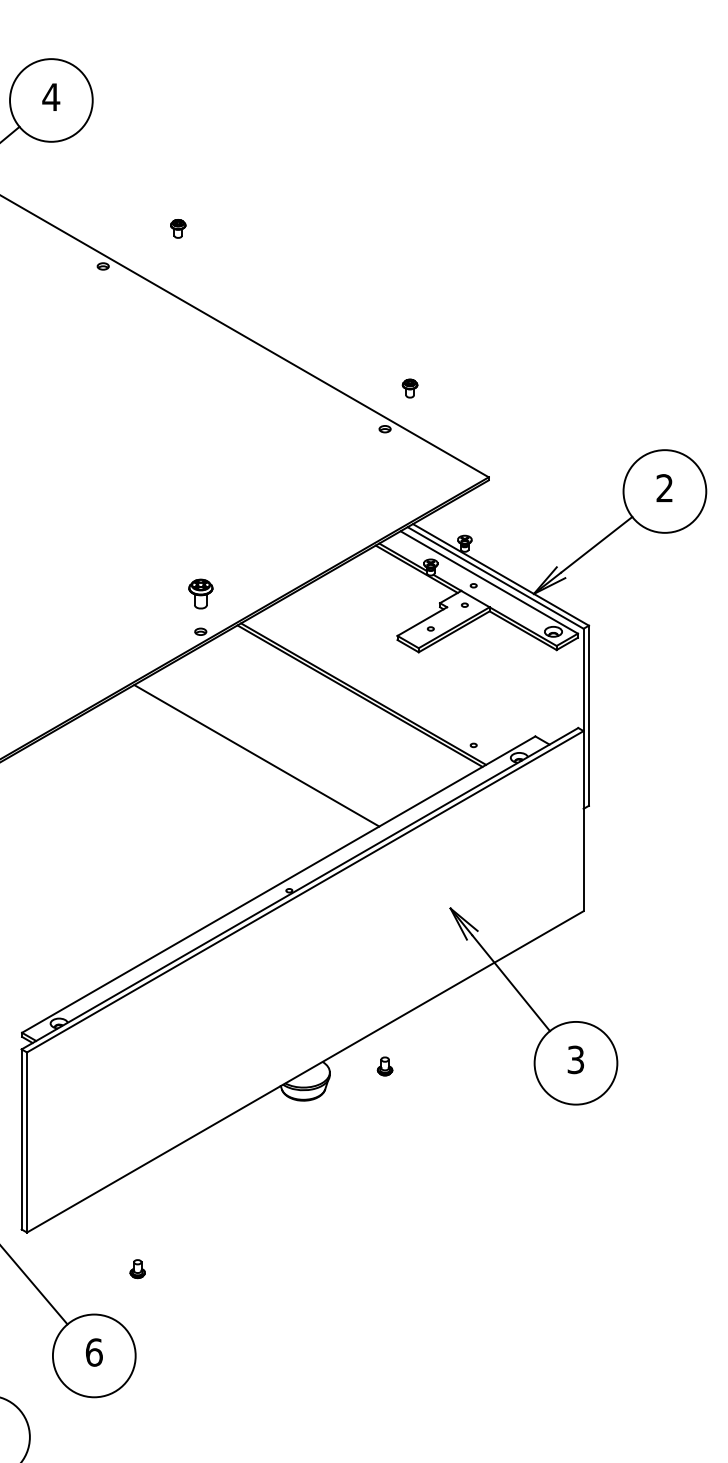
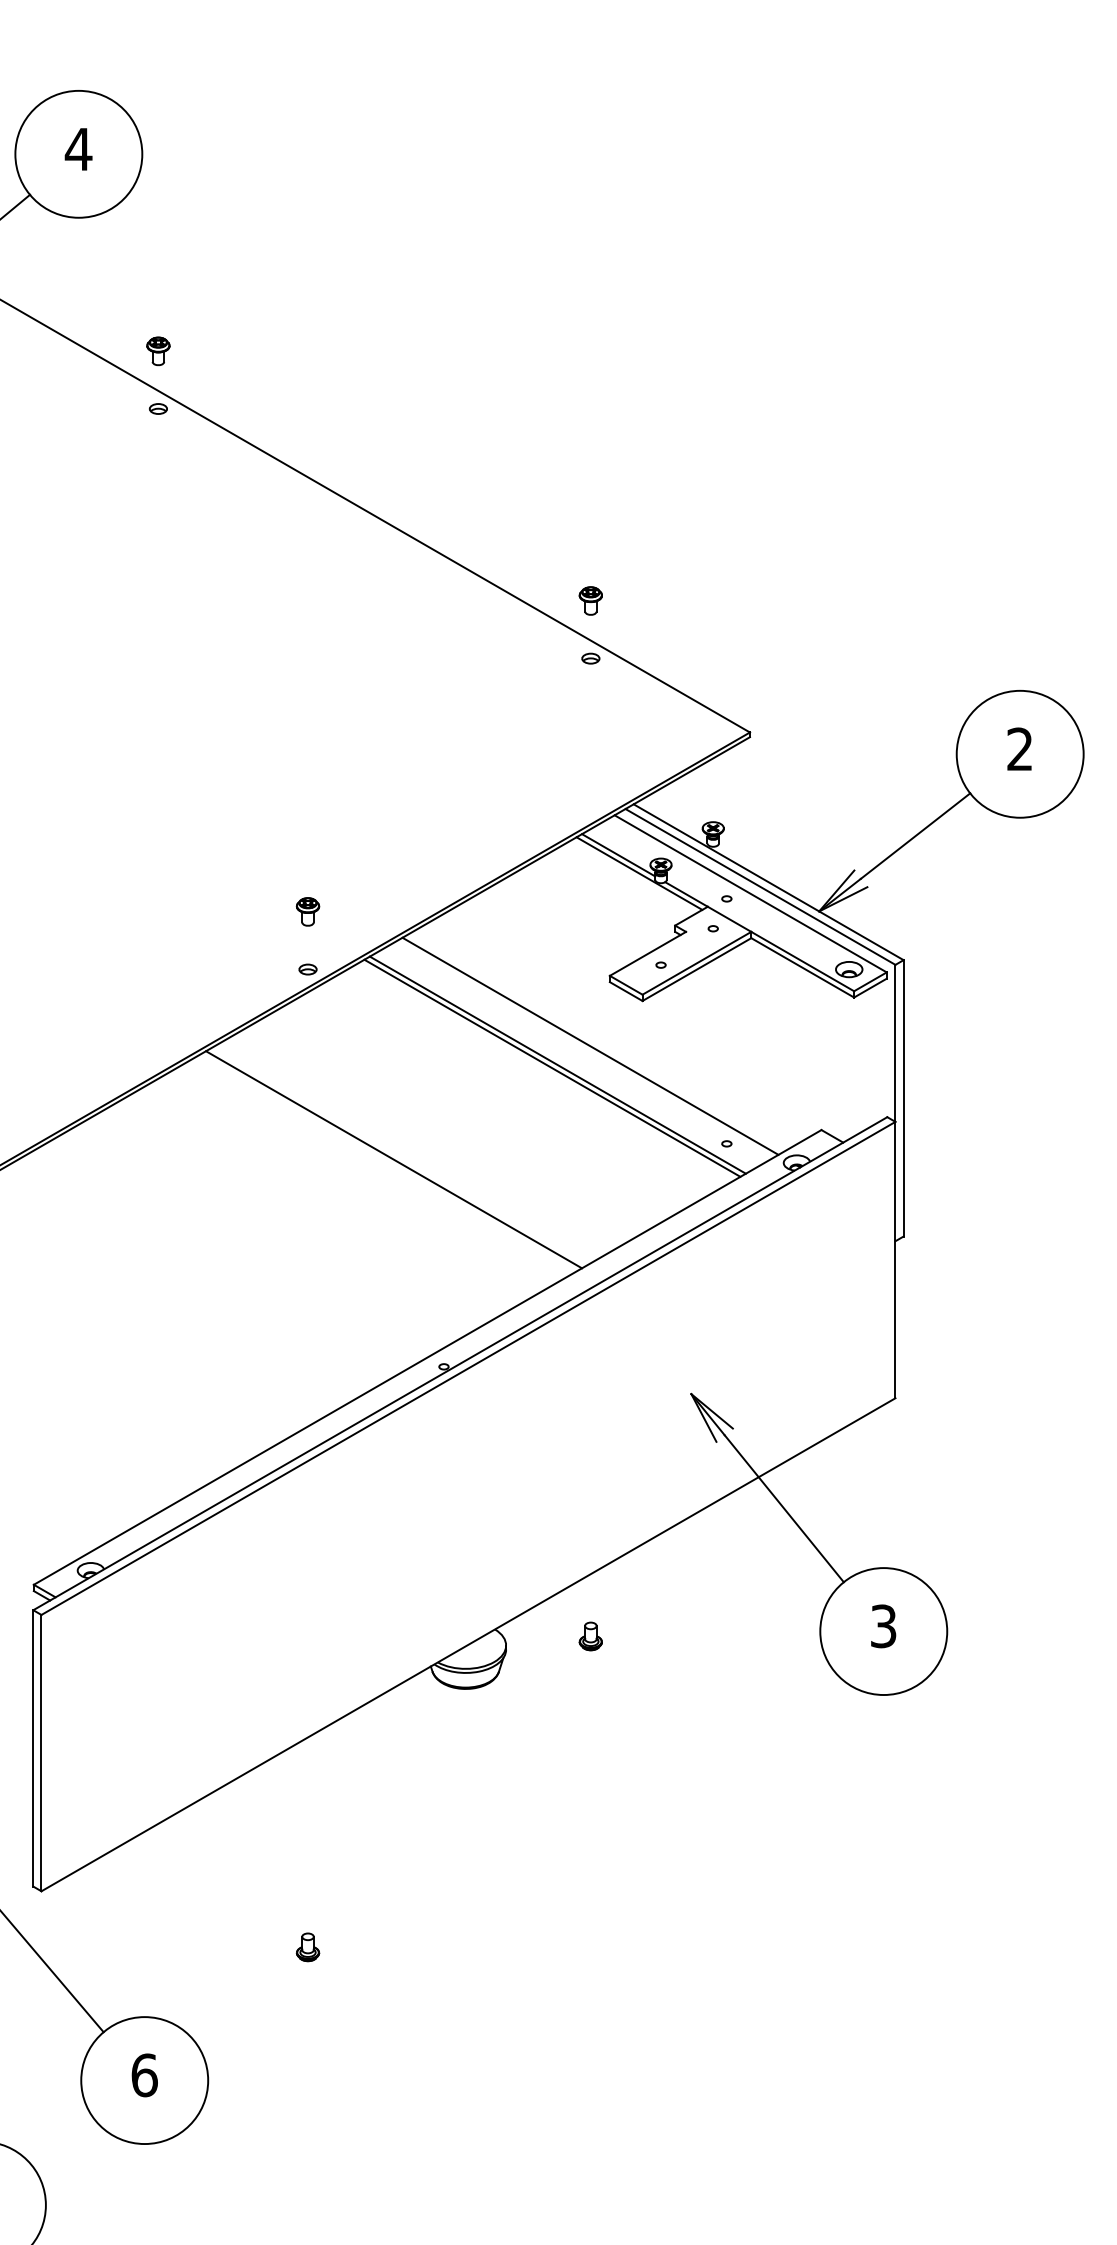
part: (178, 228) -> (158, 350), moved
part: (409, 388) -> (589, 600), moved
part: (200, 594) -> (307, 912), size x0.62
line: (384, 681) -> (589, 1045), added
part: (137, 1269) -> (307, 1947), moved

